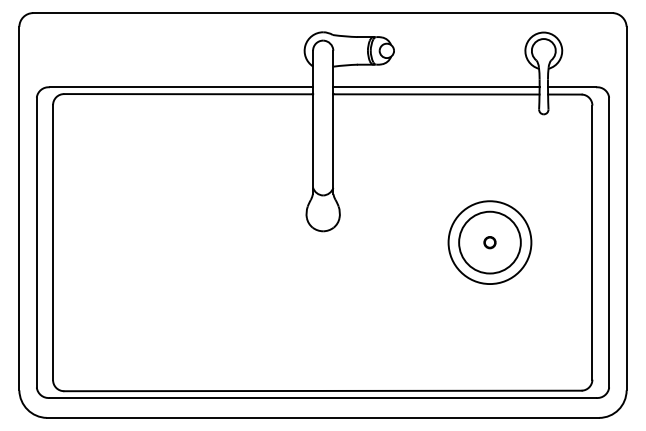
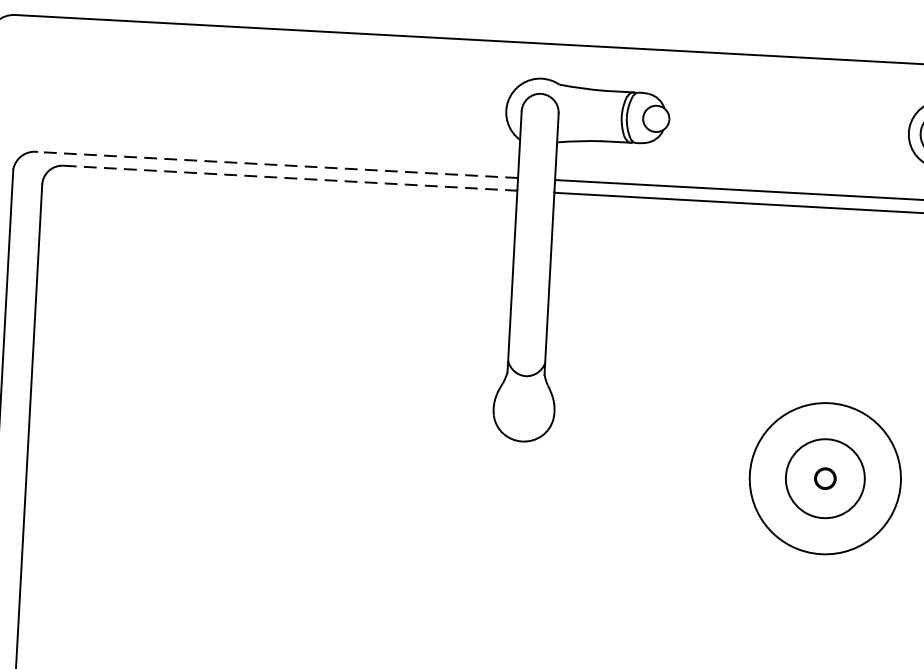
line: (181, 87) -> (278, 165), solid -> dashed
line: (189, 94) -> (292, 178), solid -> dashed
circle: (489, 242) -> (824, 478), size x0.7

